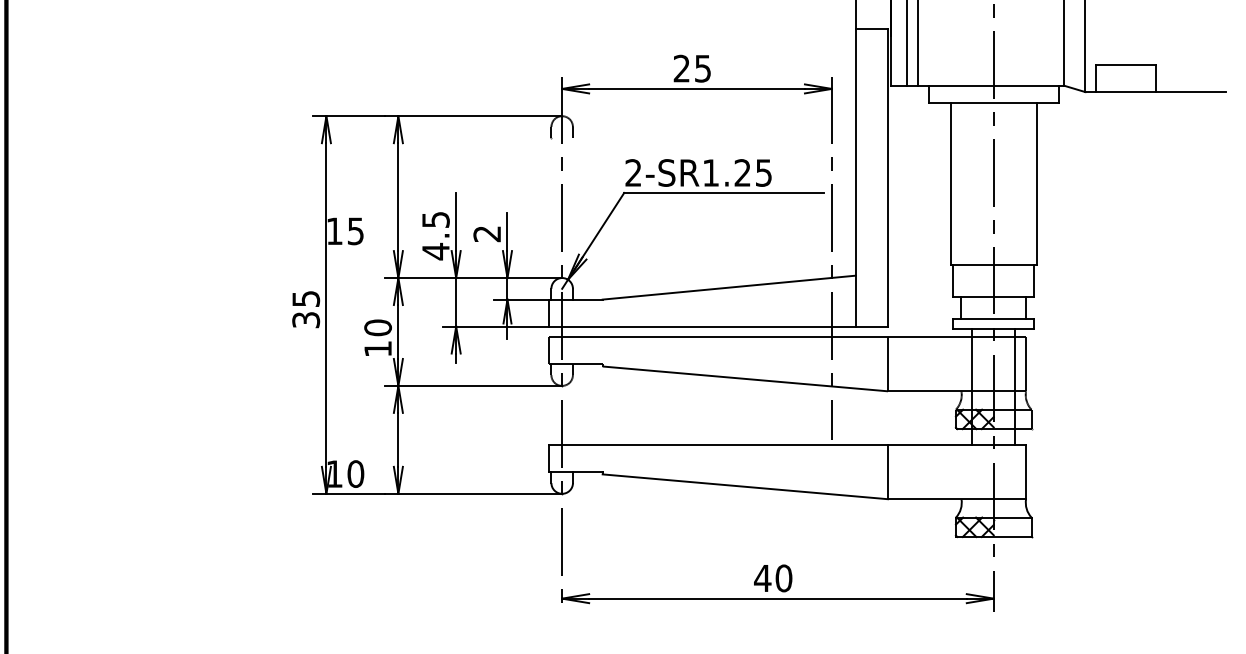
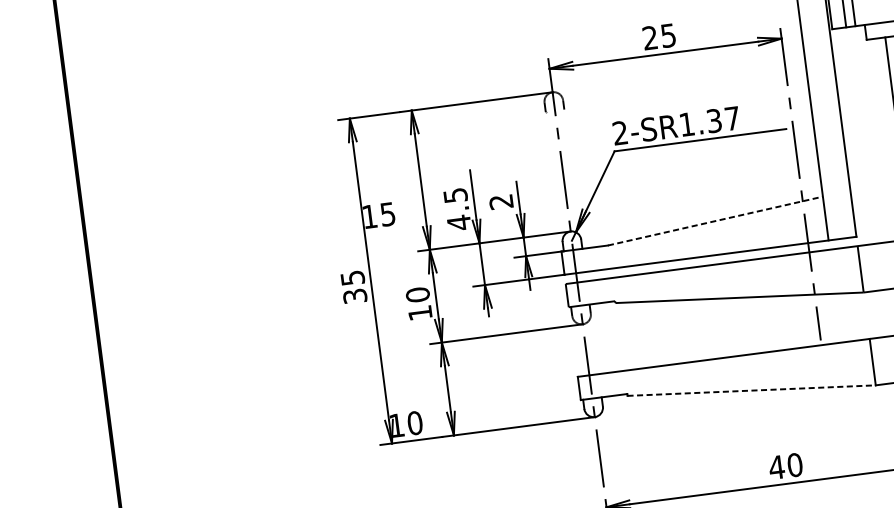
text: (752, 172) -> (722, 119), 2-SR1.25 -> 2-SR1.37
line: (729, 287) -> (715, 220), solid -> dashed
line: (745, 486) -> (751, 390), solid -> dashed

